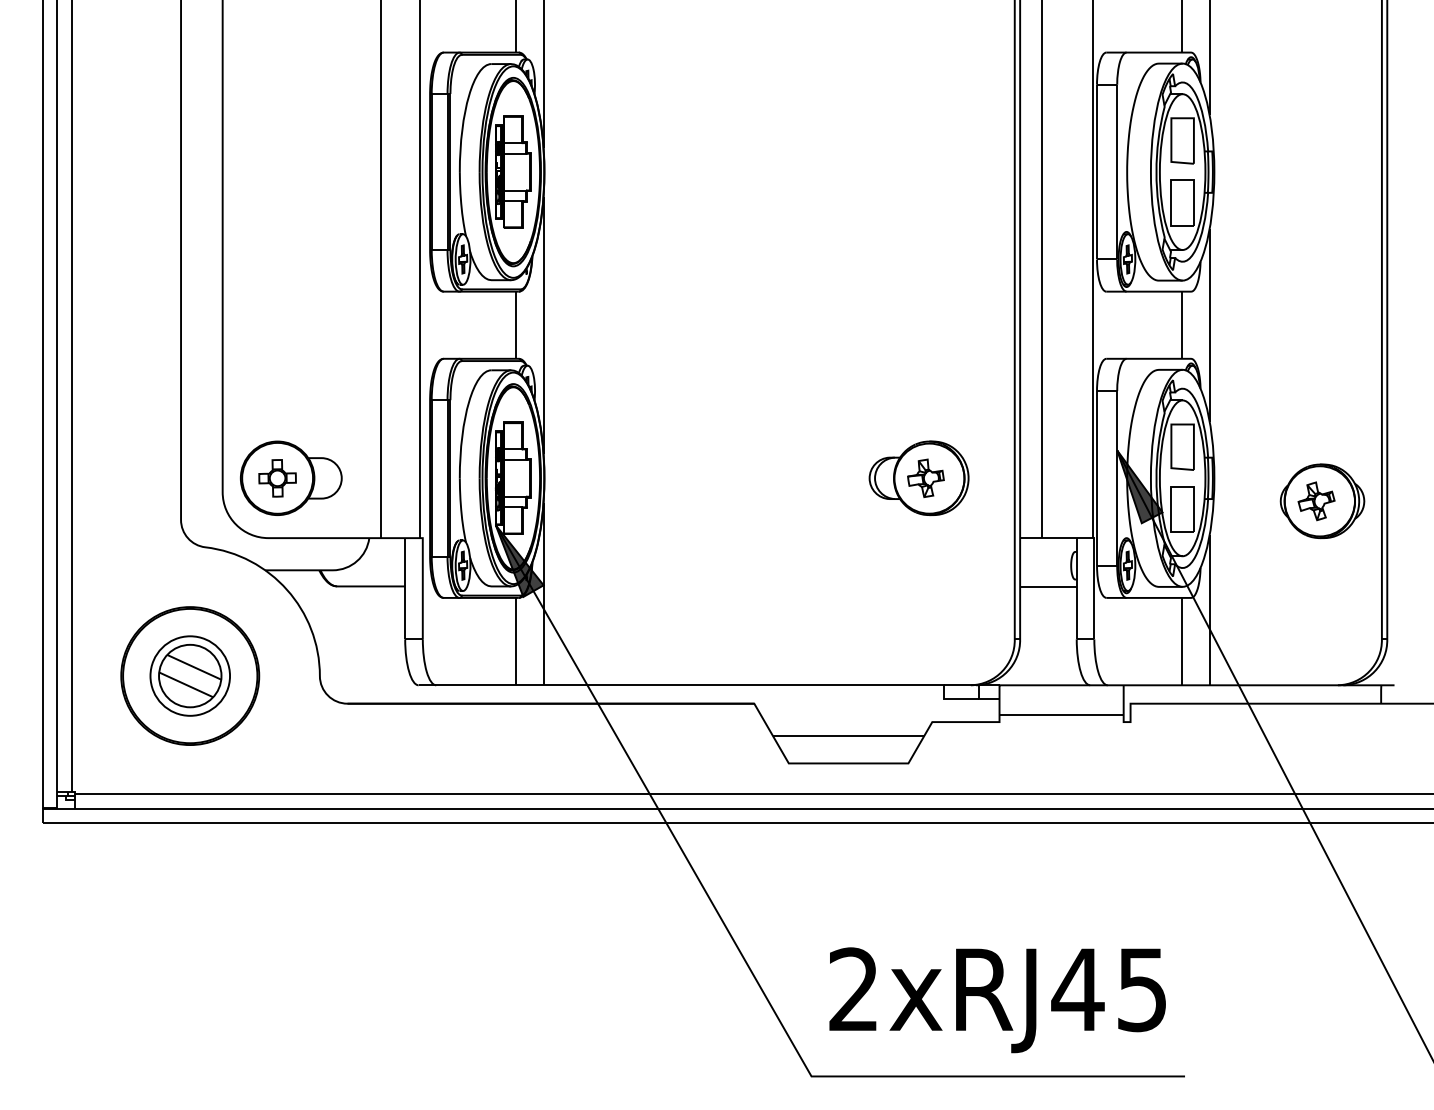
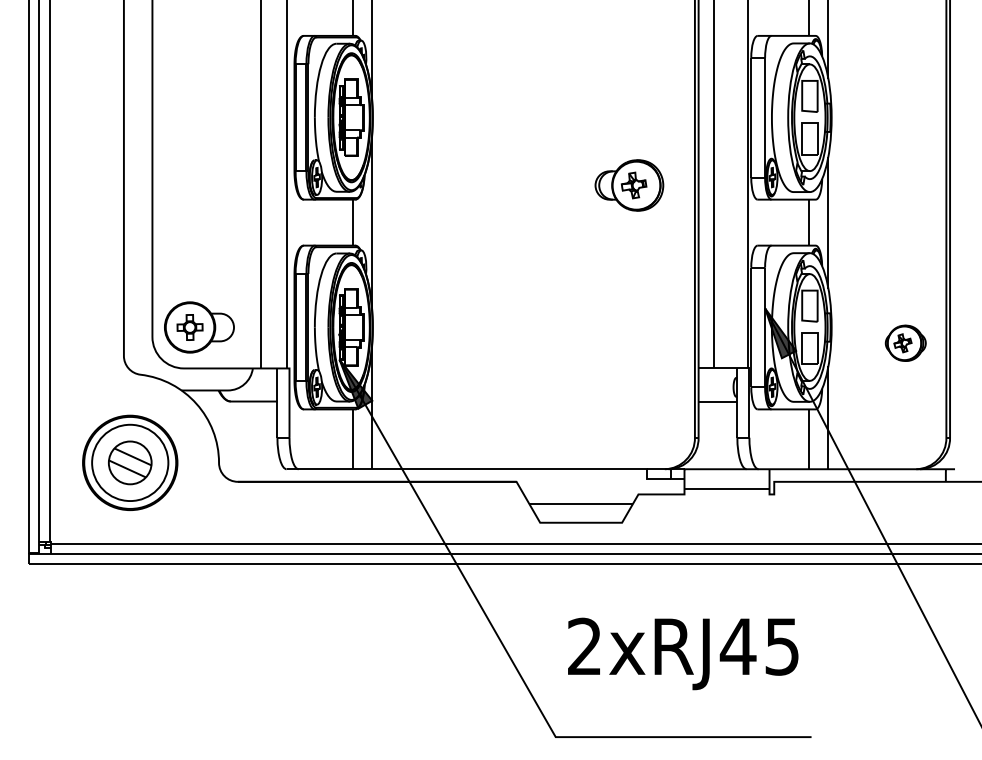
part: (919, 478) -> (629, 185), moved
part: (1322, 501) -> (905, 343), size x0.7
circle: (190, 675) -> (130, 462), size x1.4
text: (998, 999) -> (683, 653), moved

